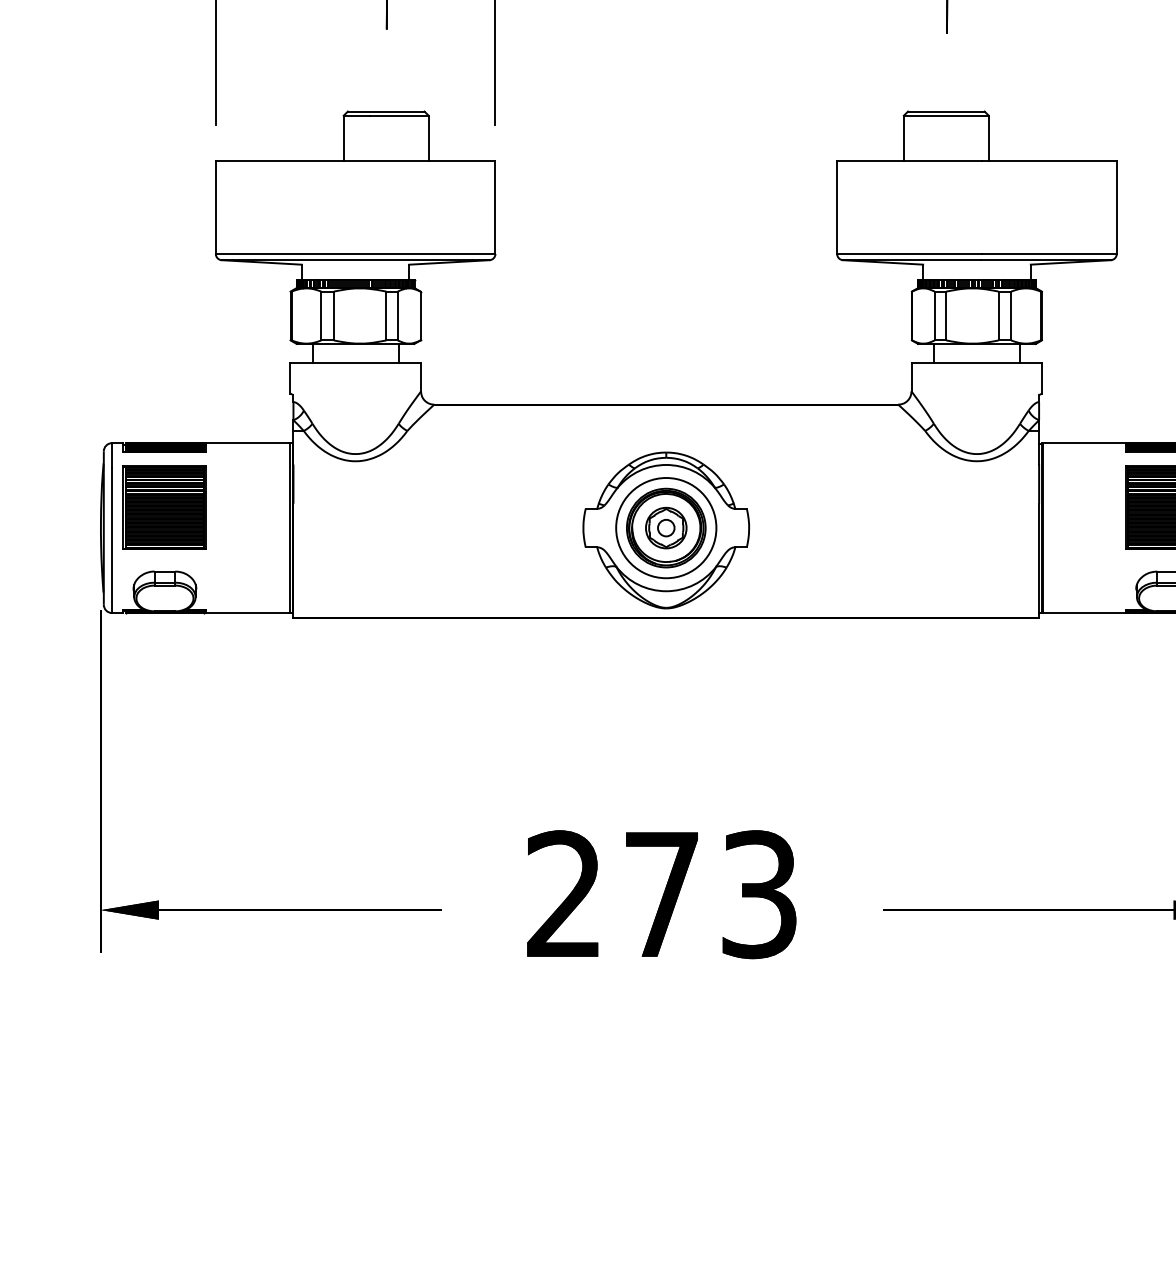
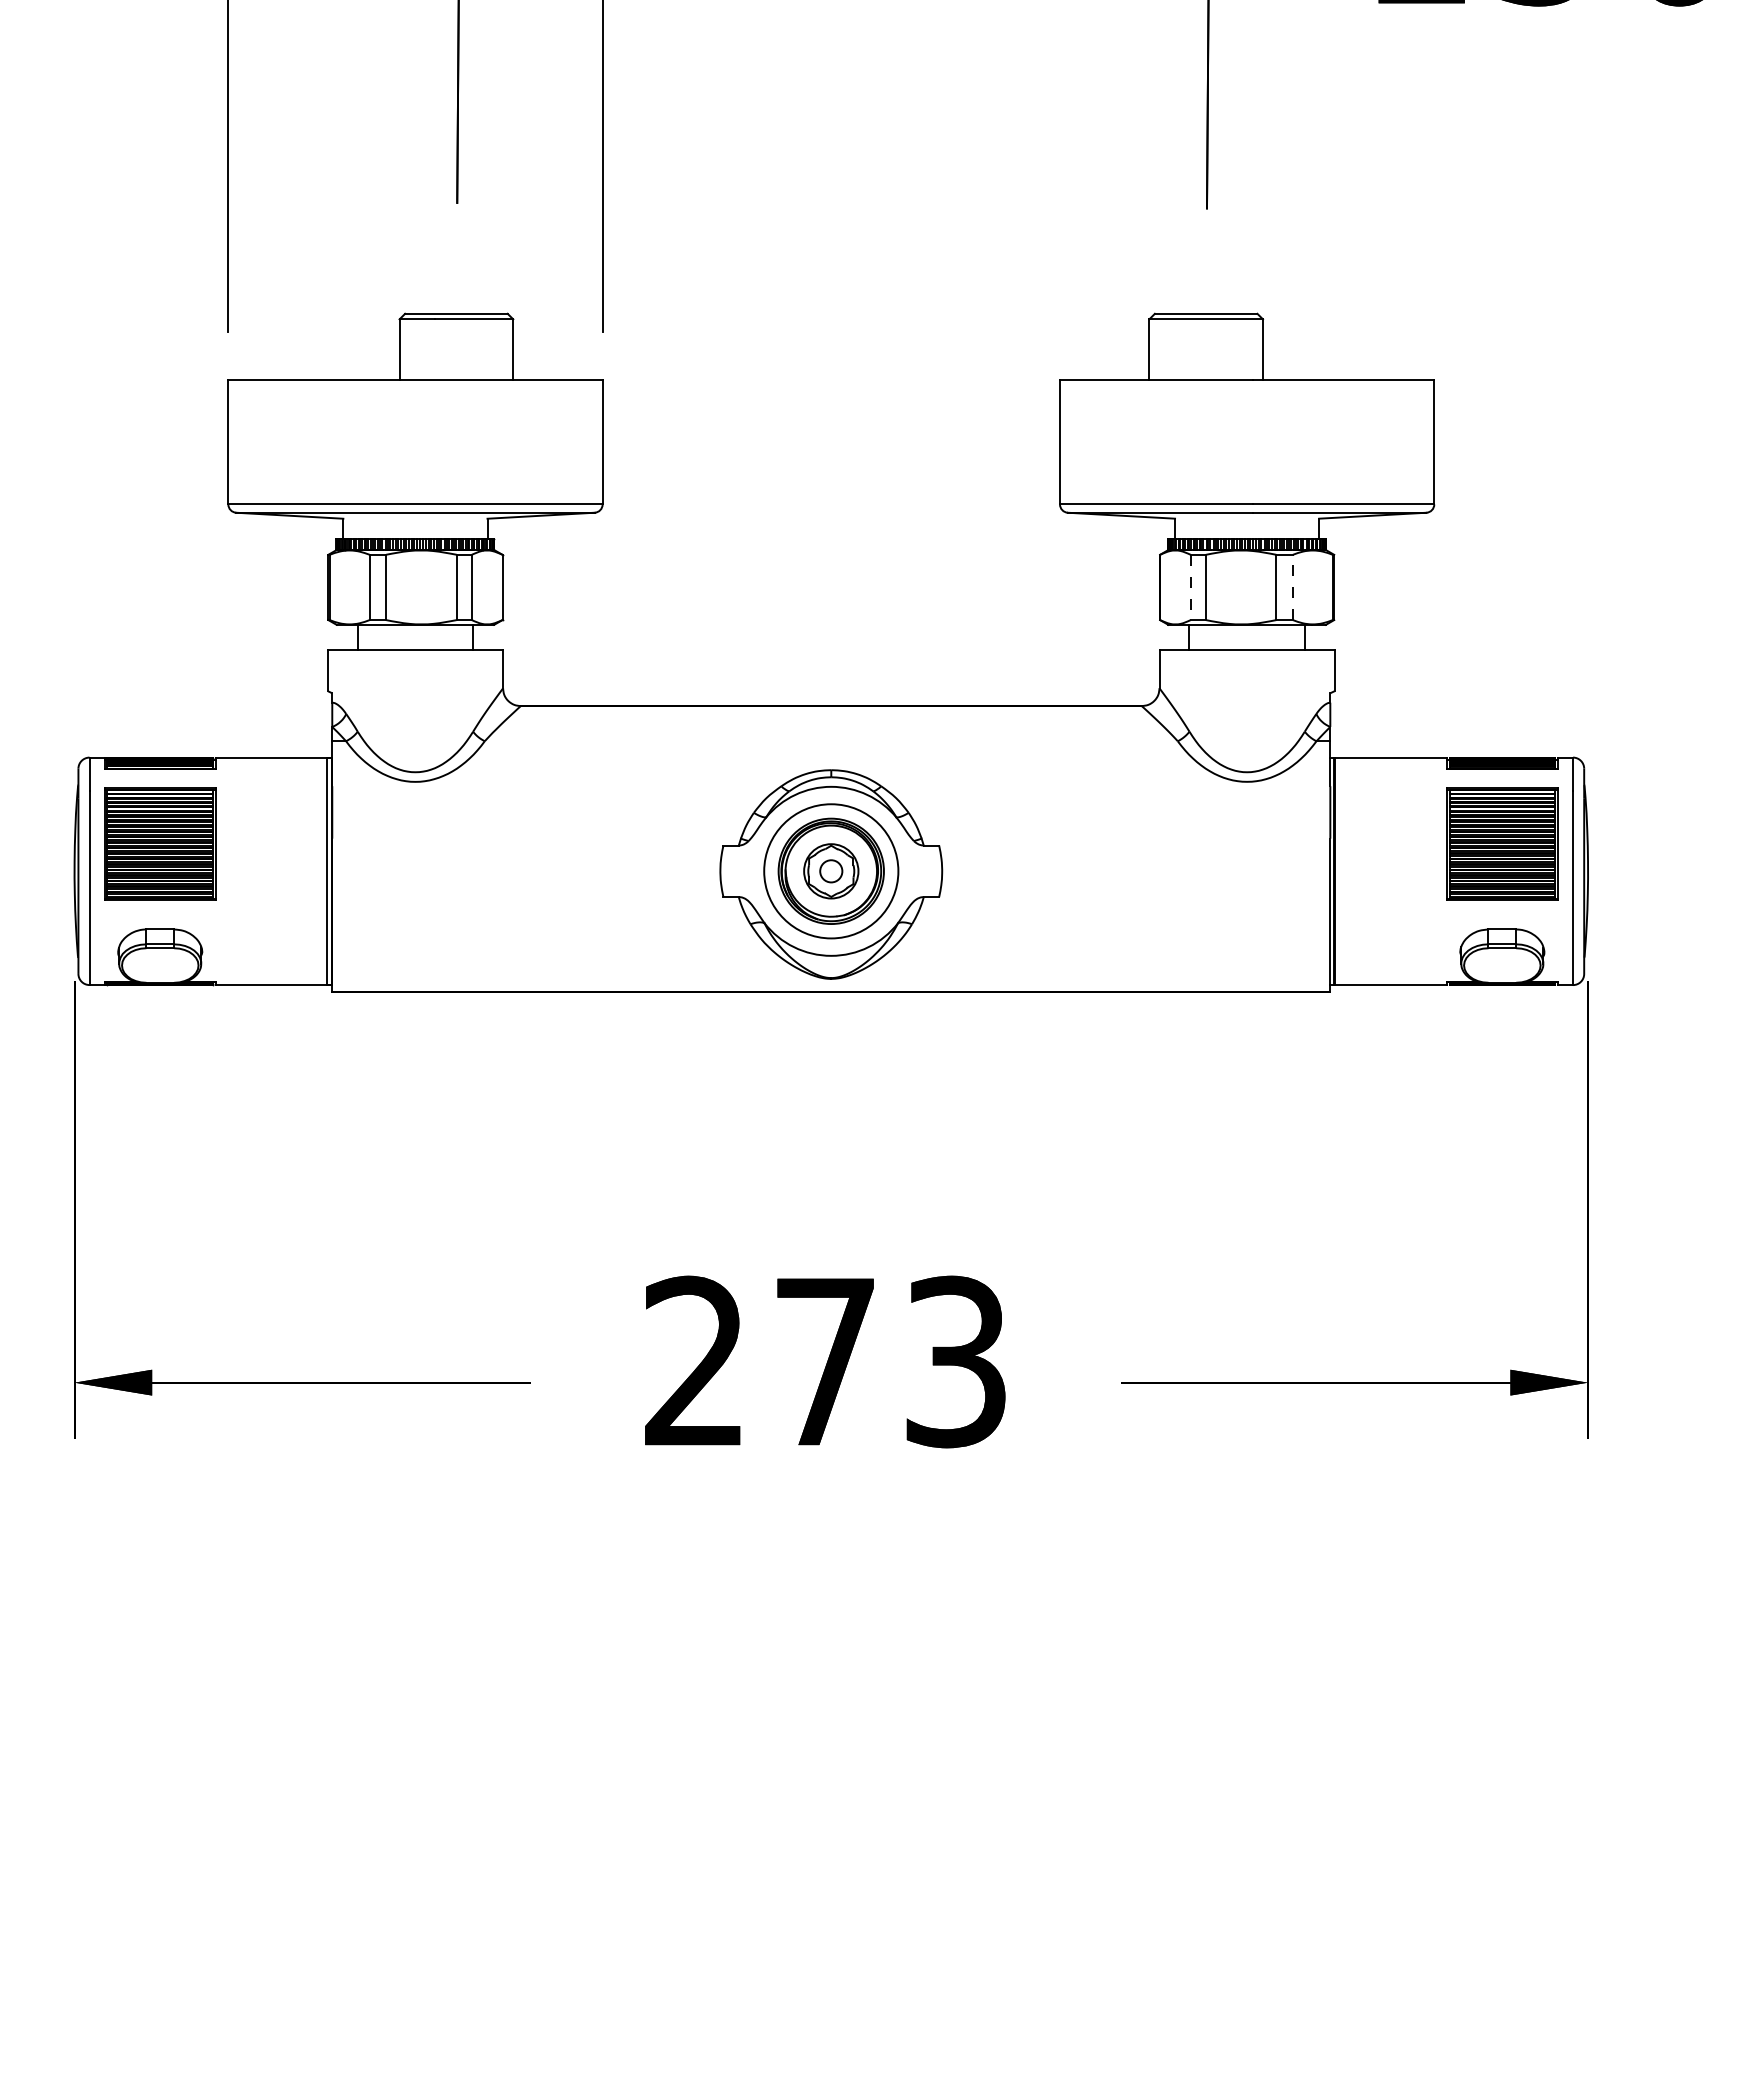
line: (934, 316) -> (1190, 587), solid -> dashed
line: (1010, 316) -> (1292, 587), solid -> dashed

